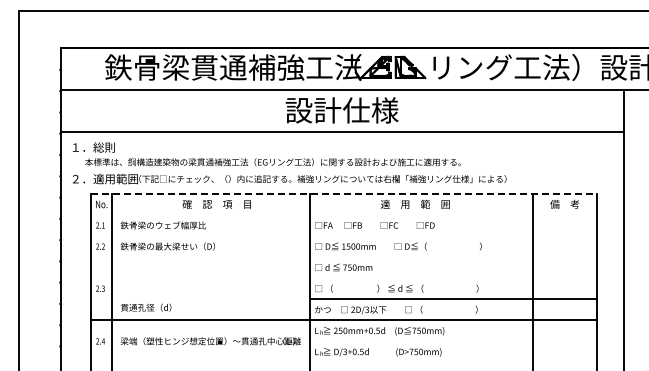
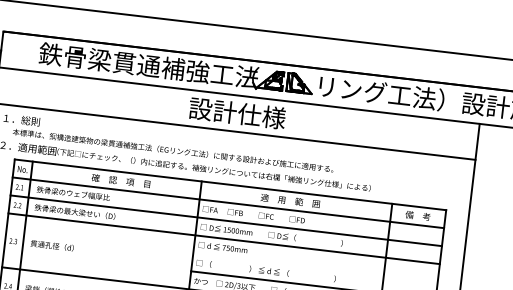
line: (343, 193) -> (230, 184), dashed -> solid
line: (343, 215) -> (228, 203), added
line: (343, 236) -> (225, 221), added
line: (343, 257) -> (223, 239), added
text: (146, 307) -> (52, 245), moved

